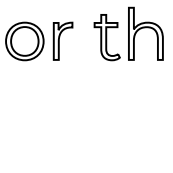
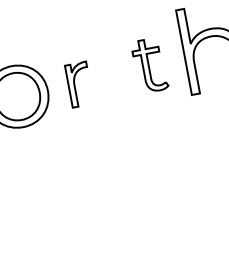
part: (106, 37) -> (148, 65), size x0.7
part: (62, 40) -> (78, 83), size x0.7

